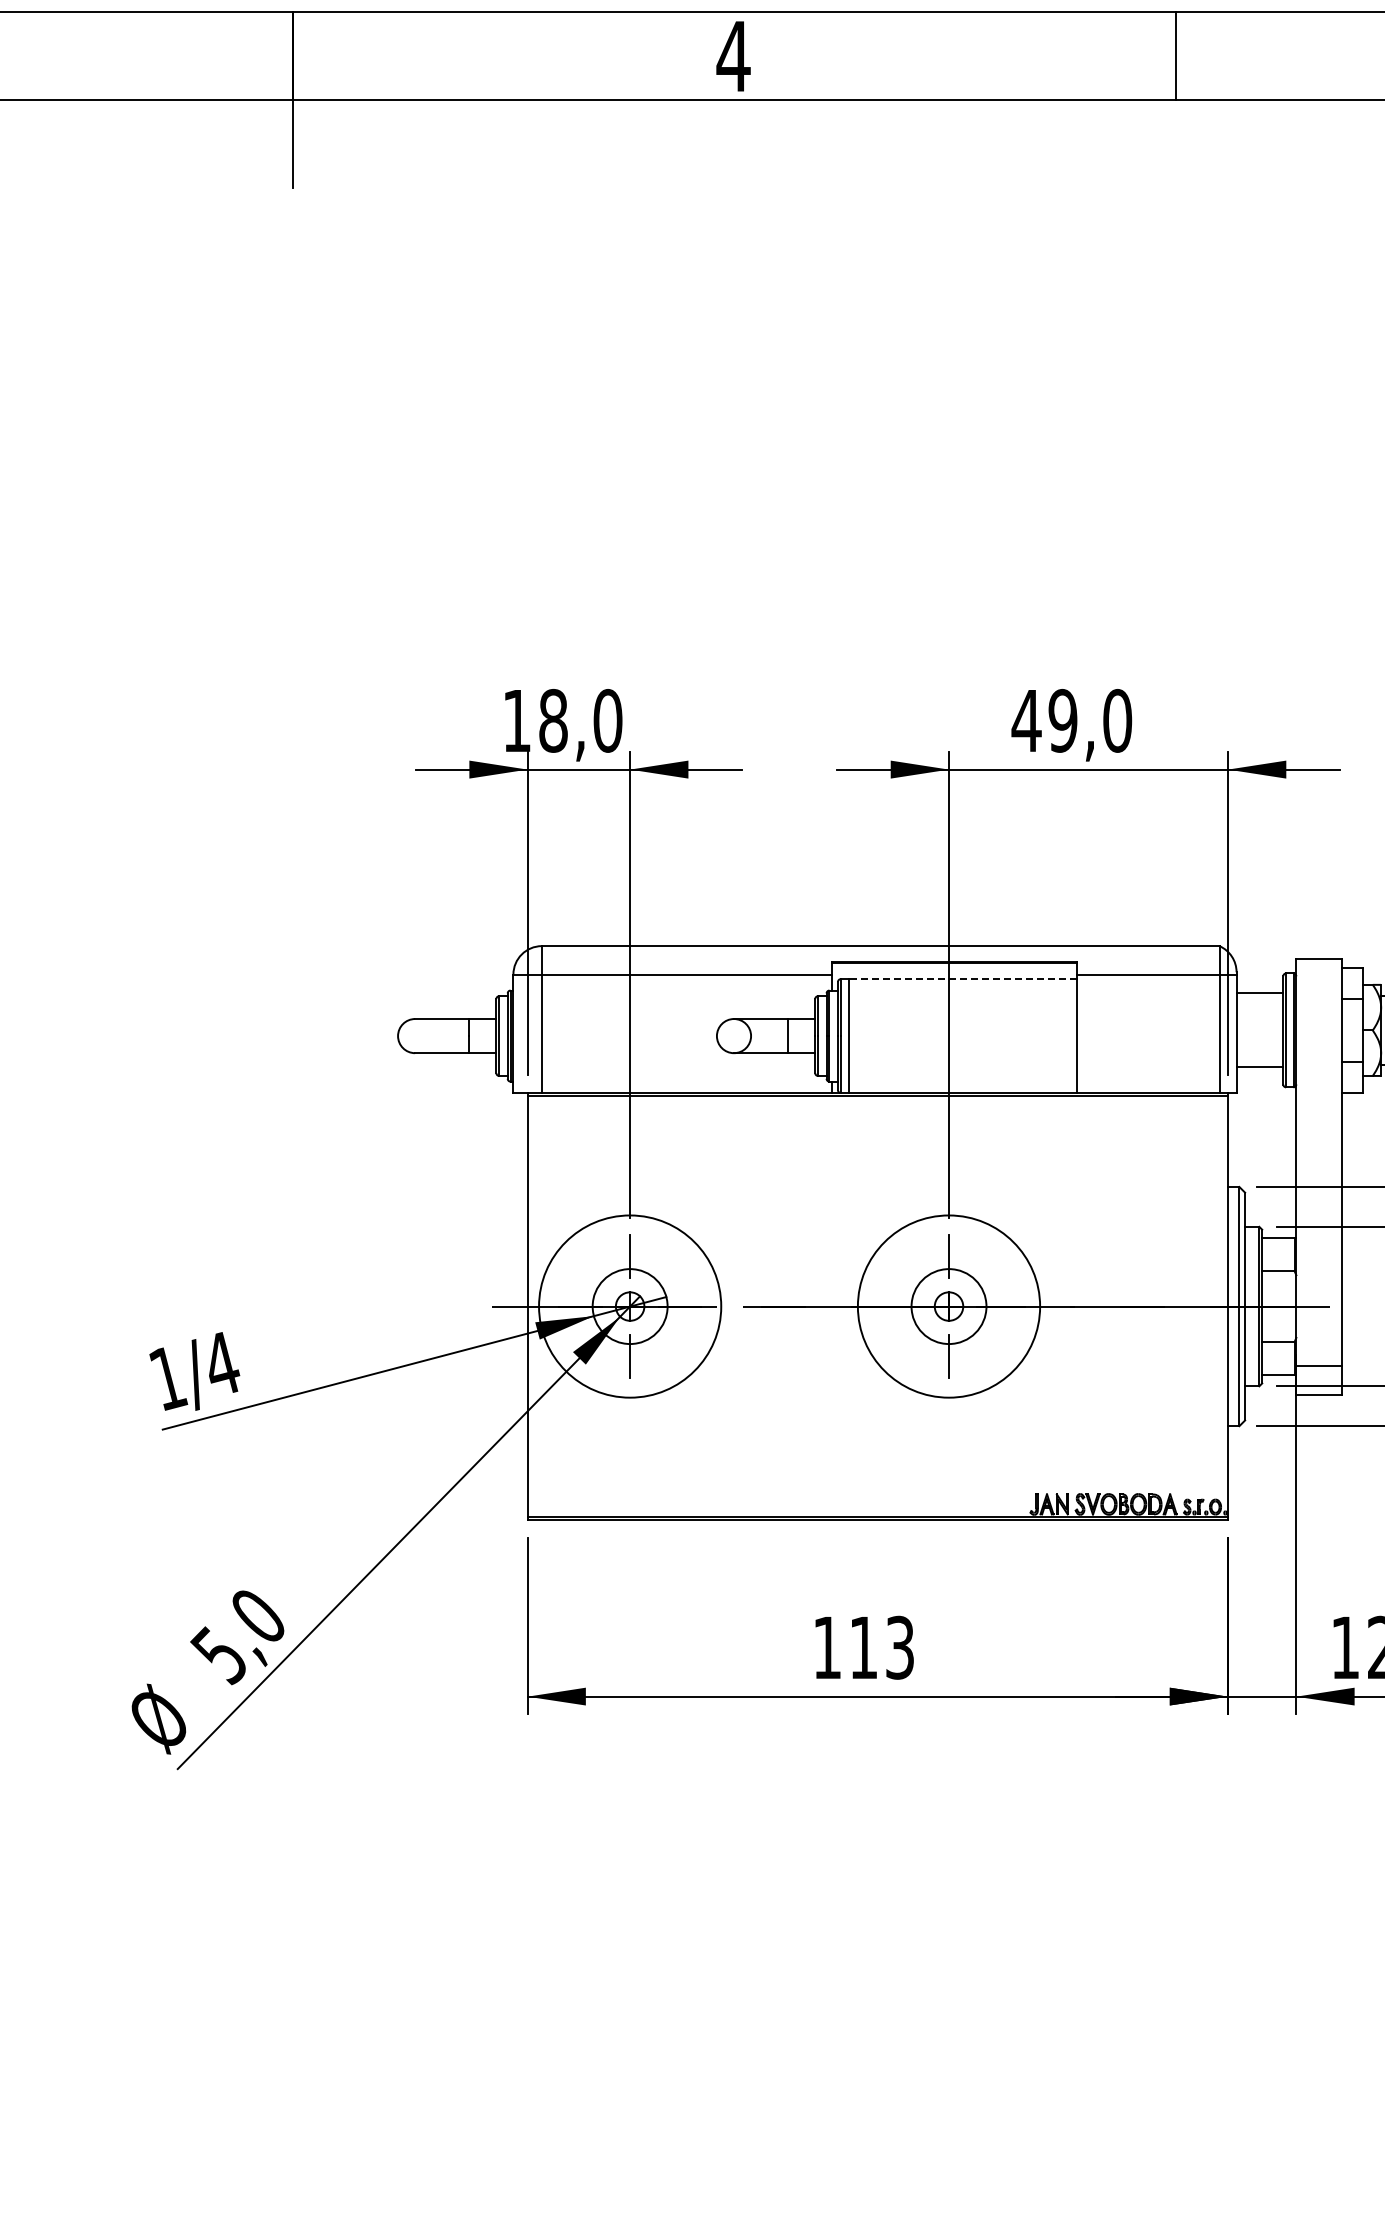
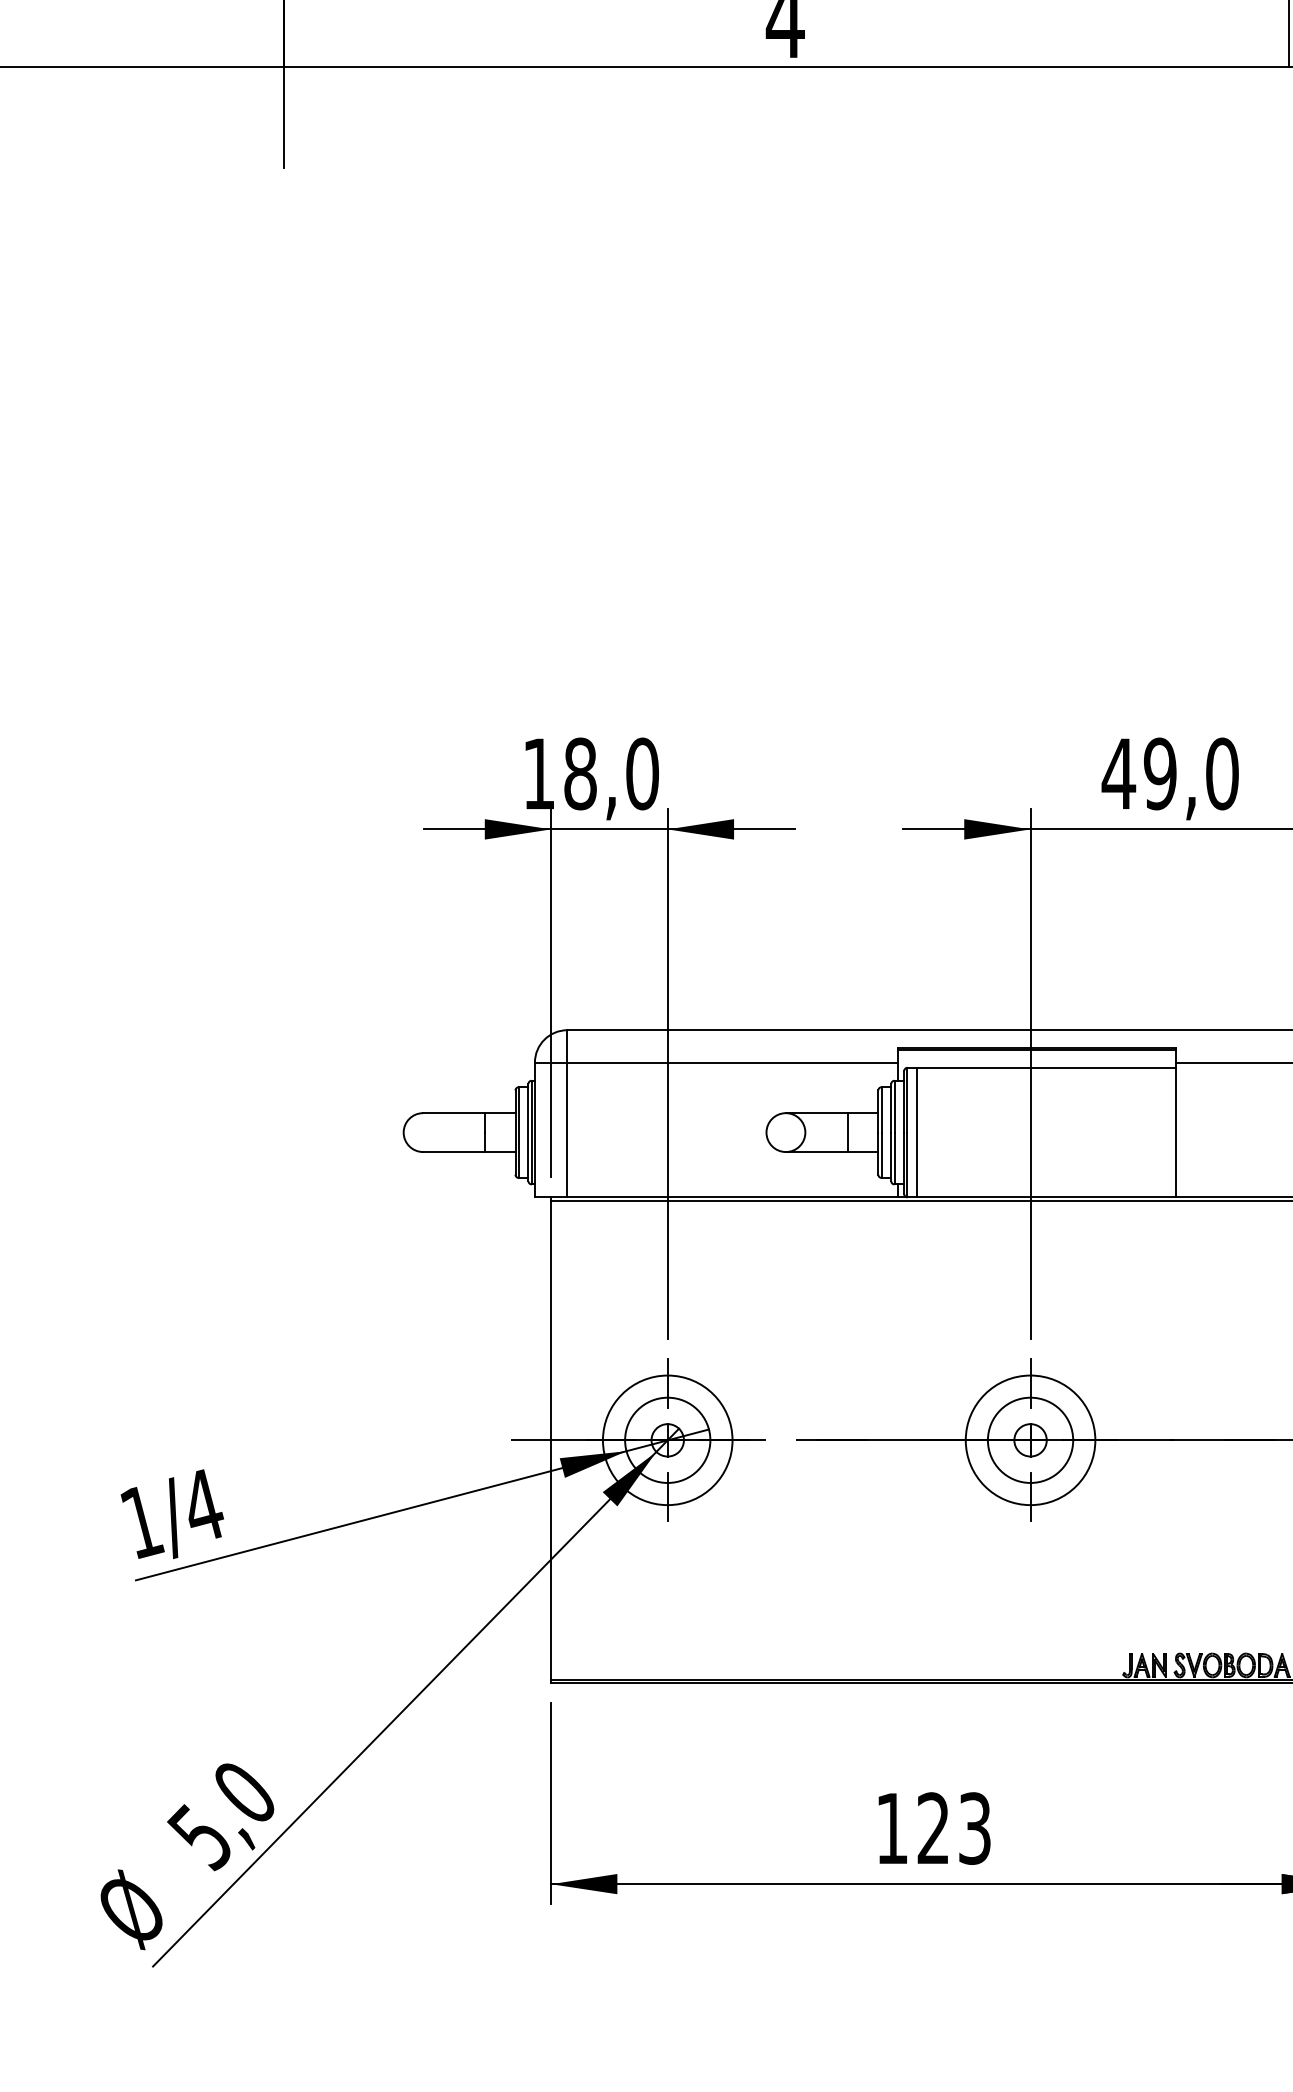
line: (963, 979) -> (1047, 1068), dashed -> solid
circle: (630, 1306) -> (668, 1440), size x0.62
circle: (948, 1306) -> (1029, 1440), size x0.62
text: (863, 1646) -> (933, 1827), 113 -> 123

